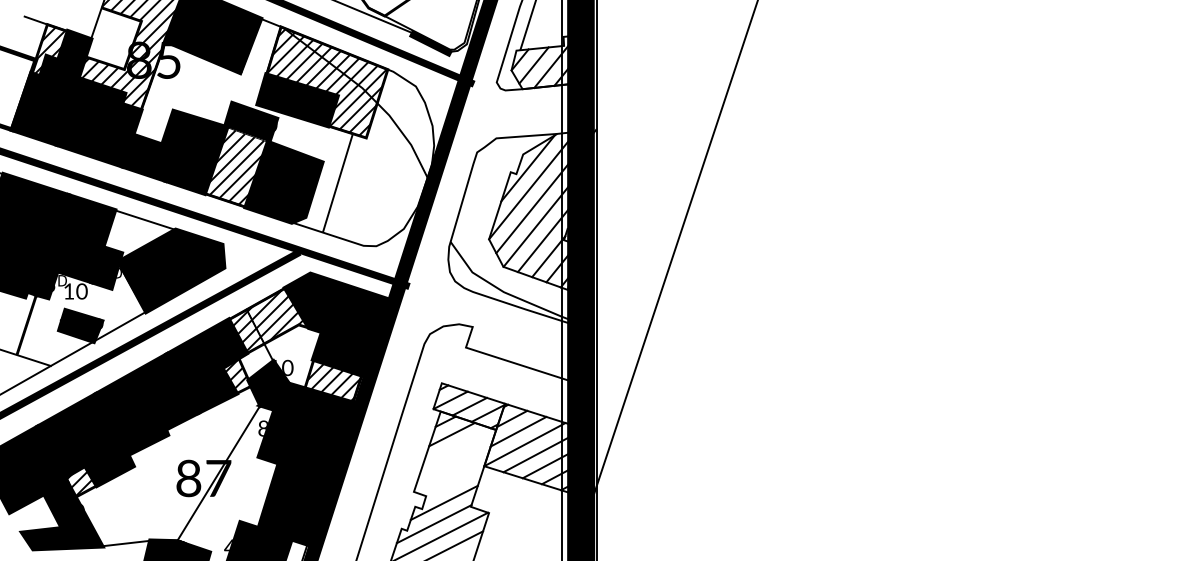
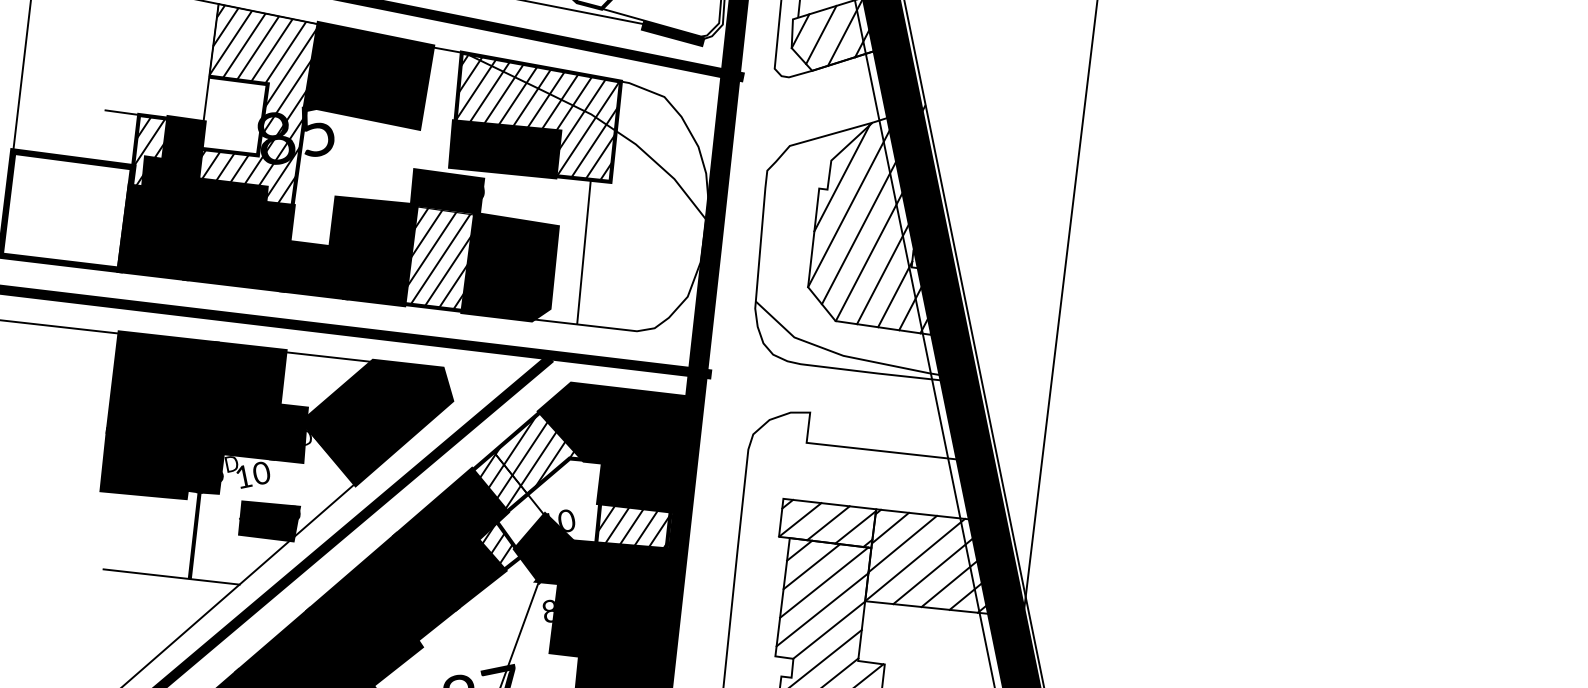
line: (458, 447) -> (824, 582), added
line: (453, 466) -> (822, 610), added
line: (455, 481) -> (829, 630), added

